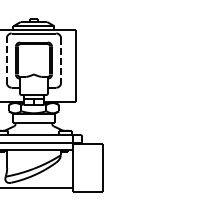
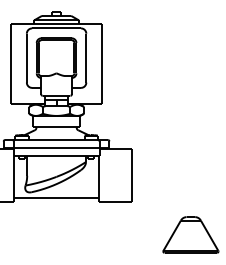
line: (6, 59) -> (26, 57), dashed -> solid
line: (61, 60) -> (86, 58), dashed -> solid

